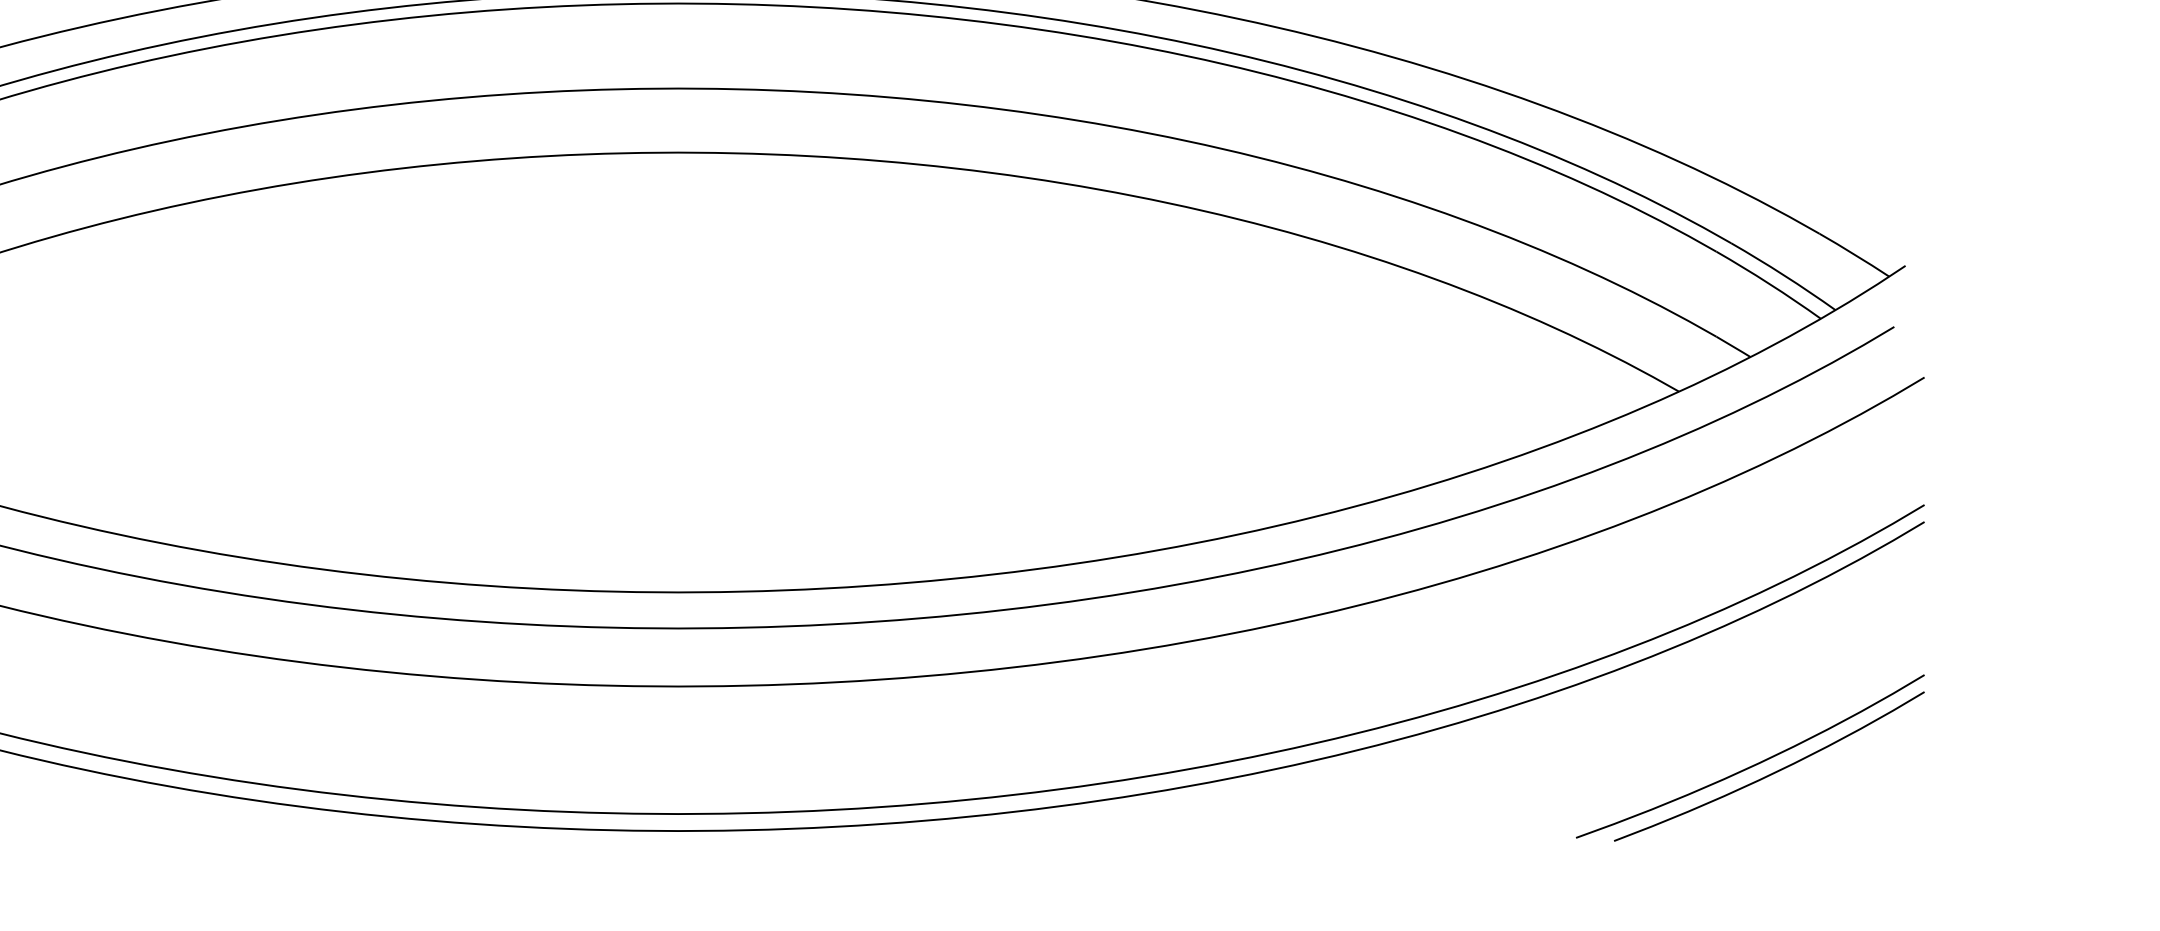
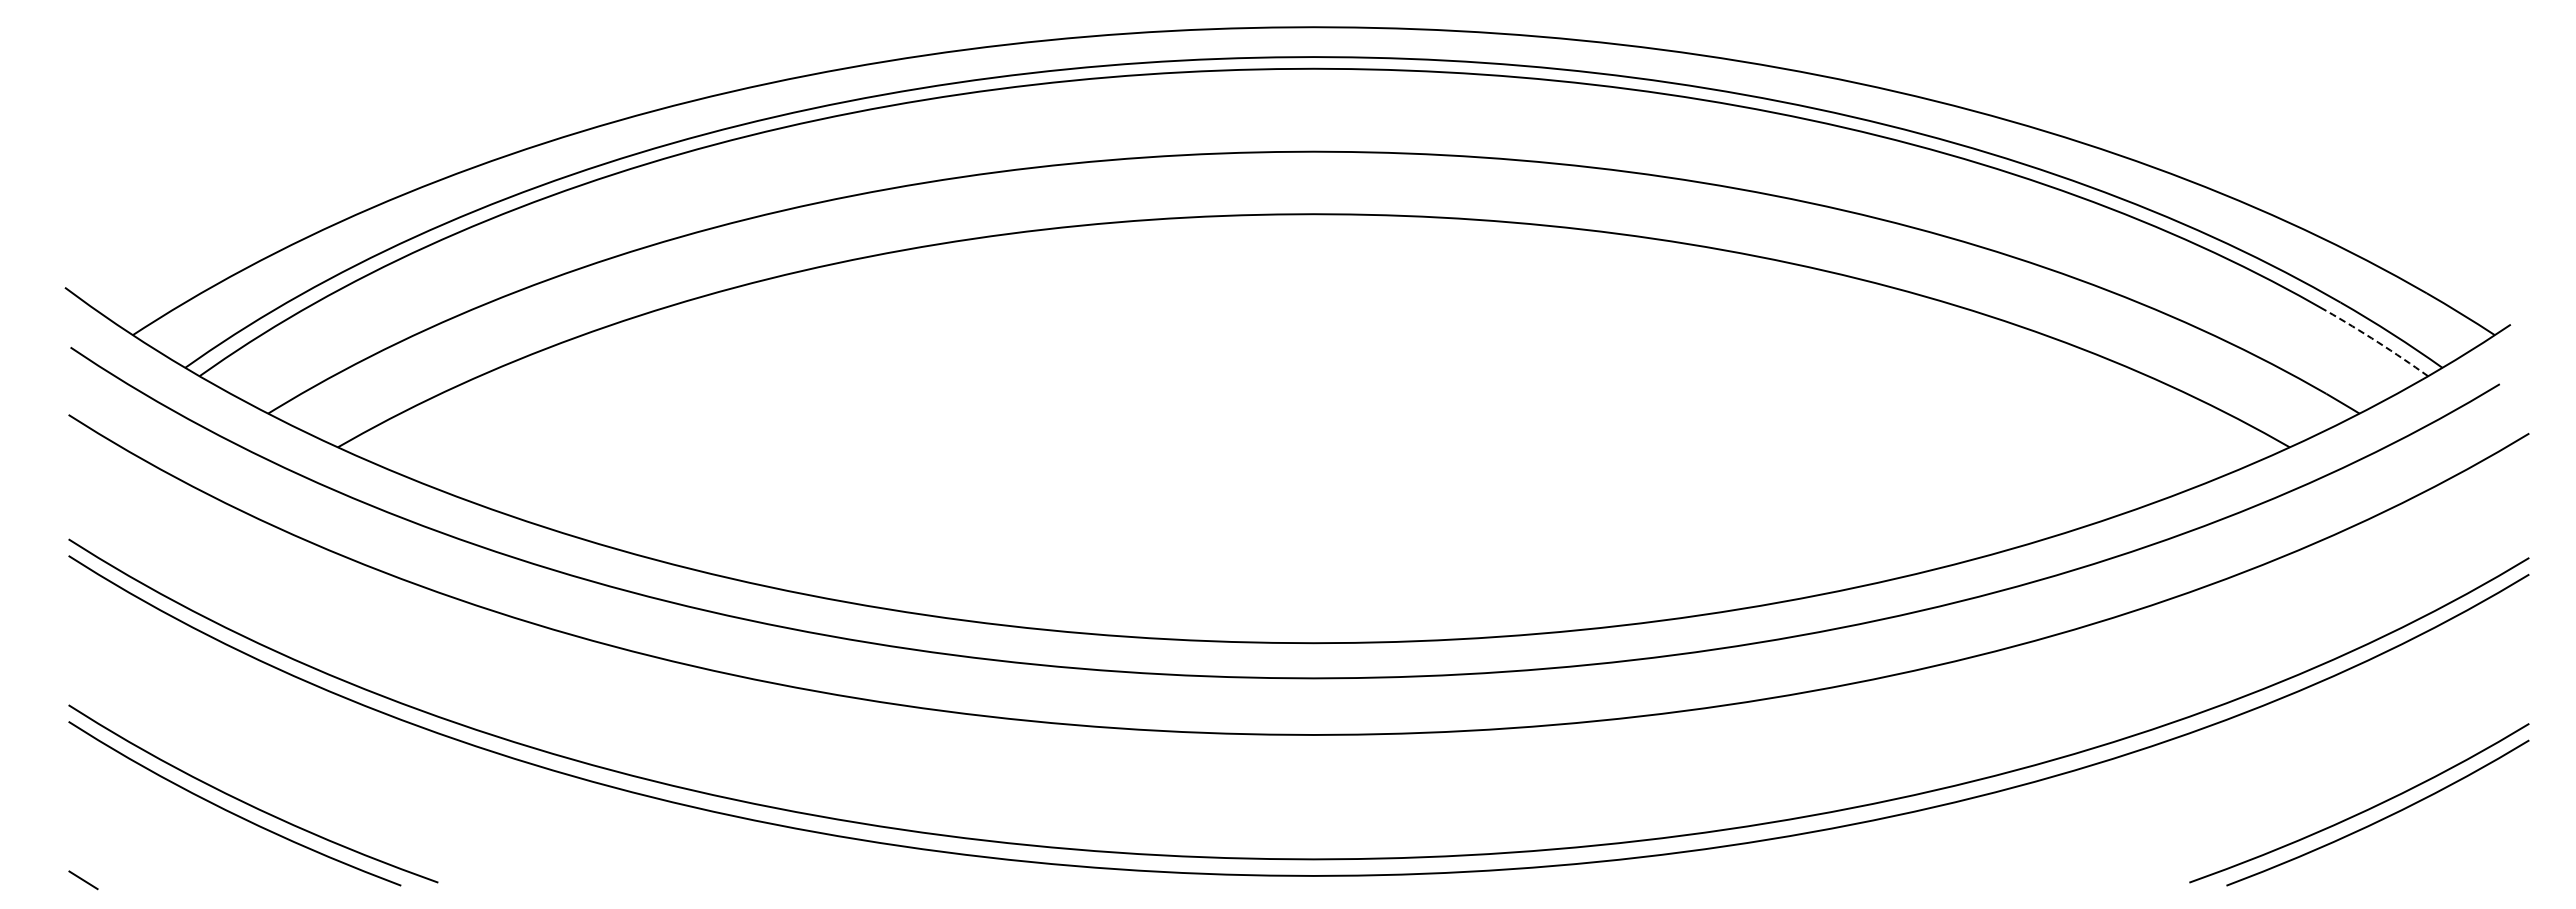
arc: (1769, 284) -> (2378, 342), solid -> dashed

